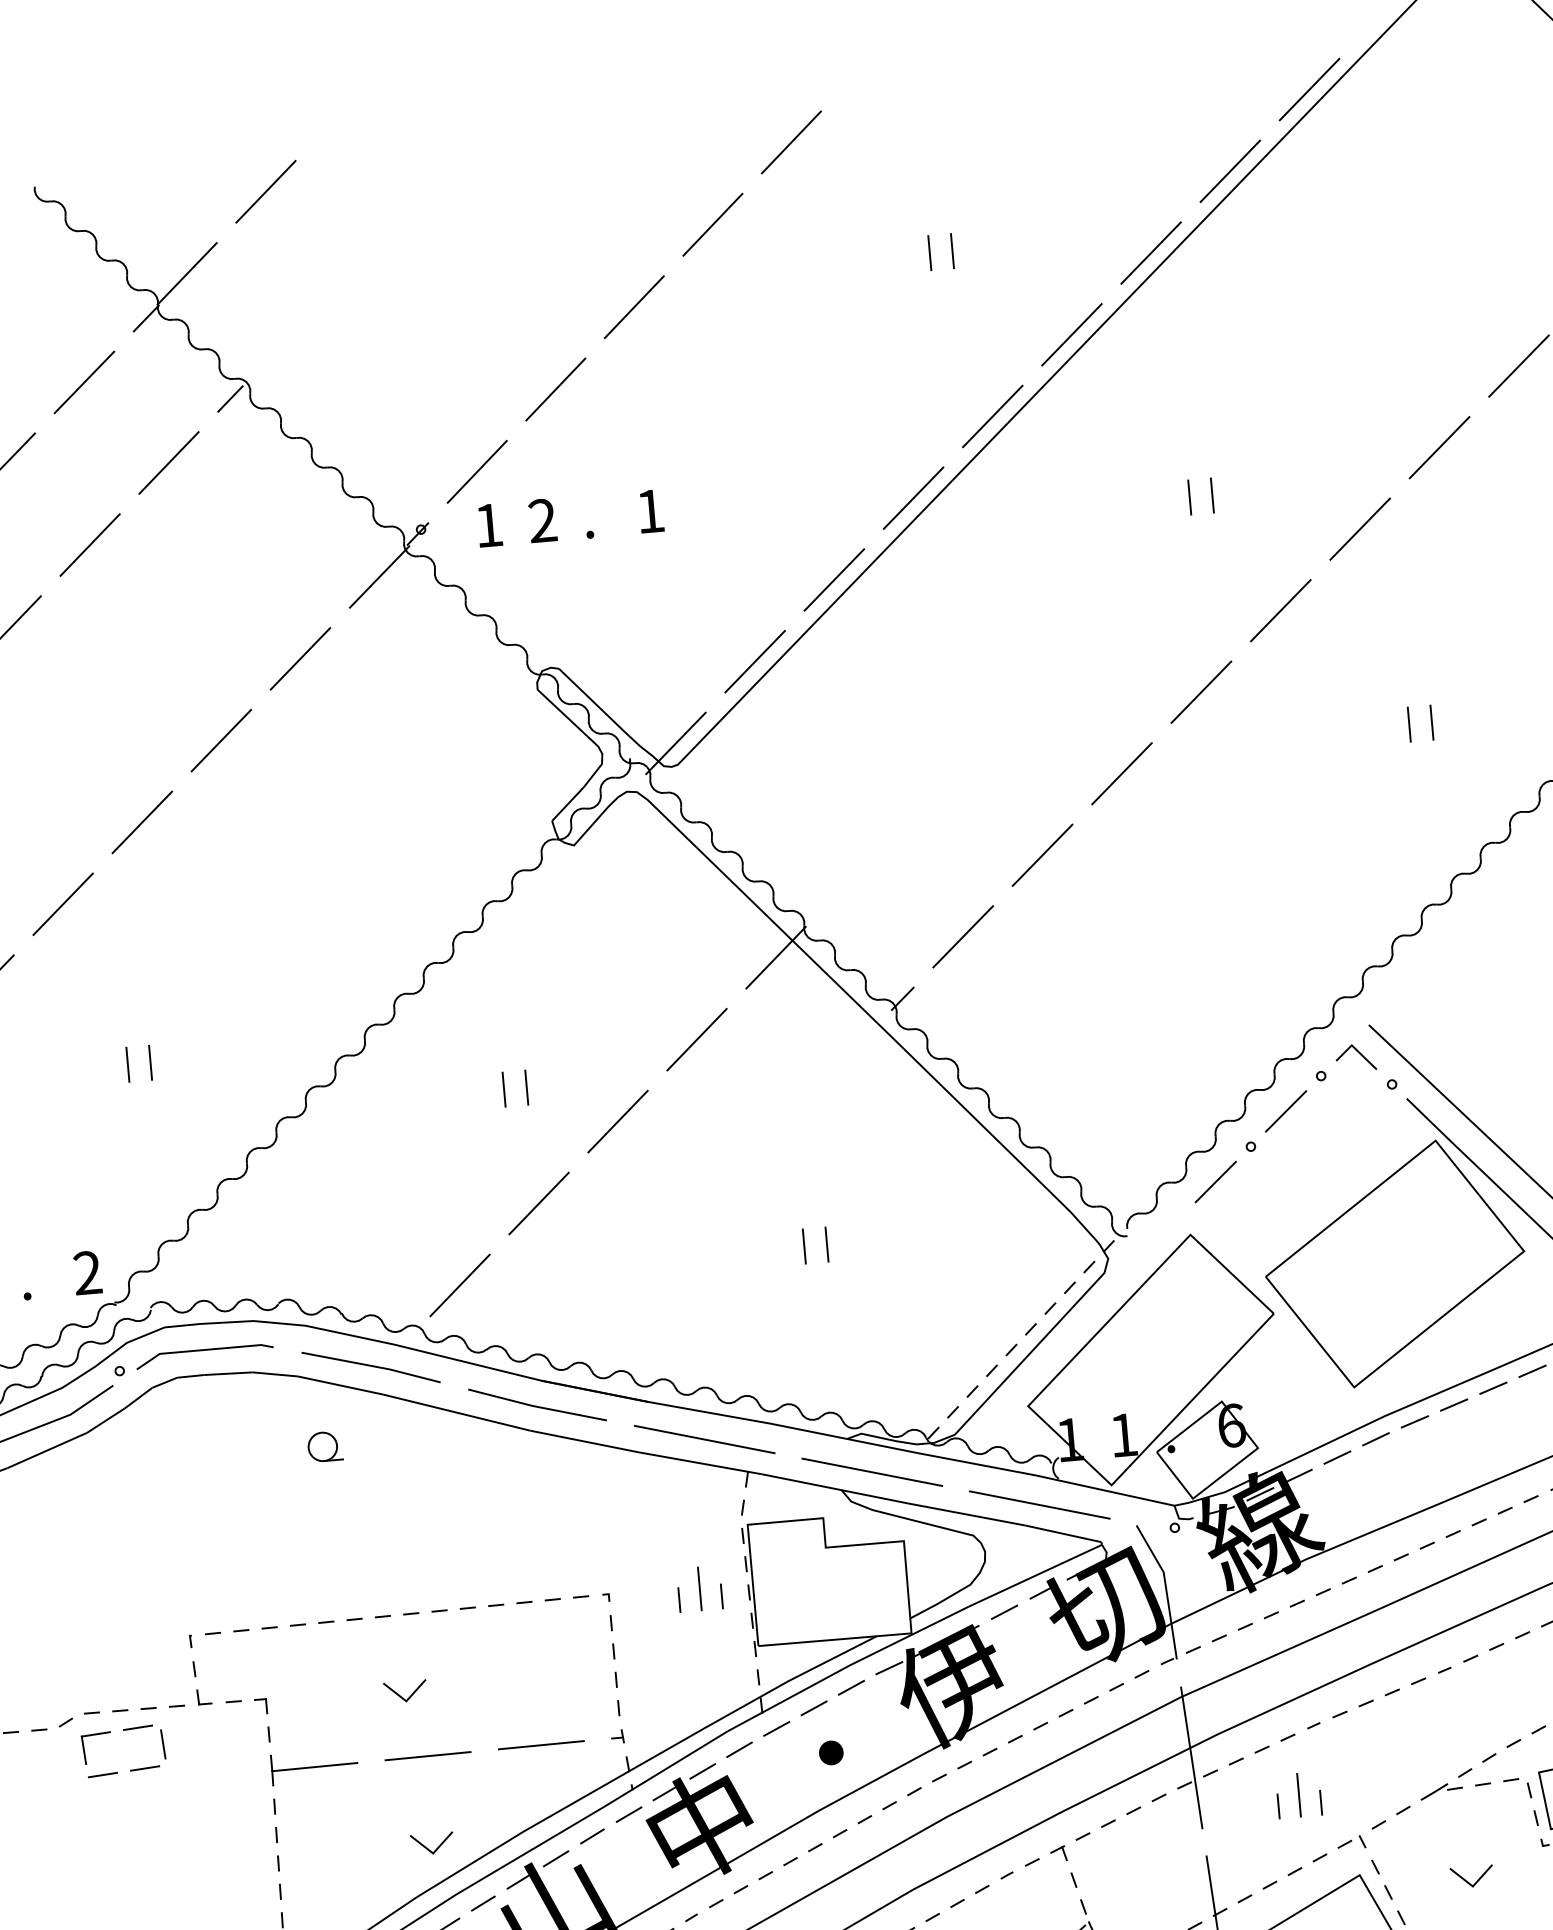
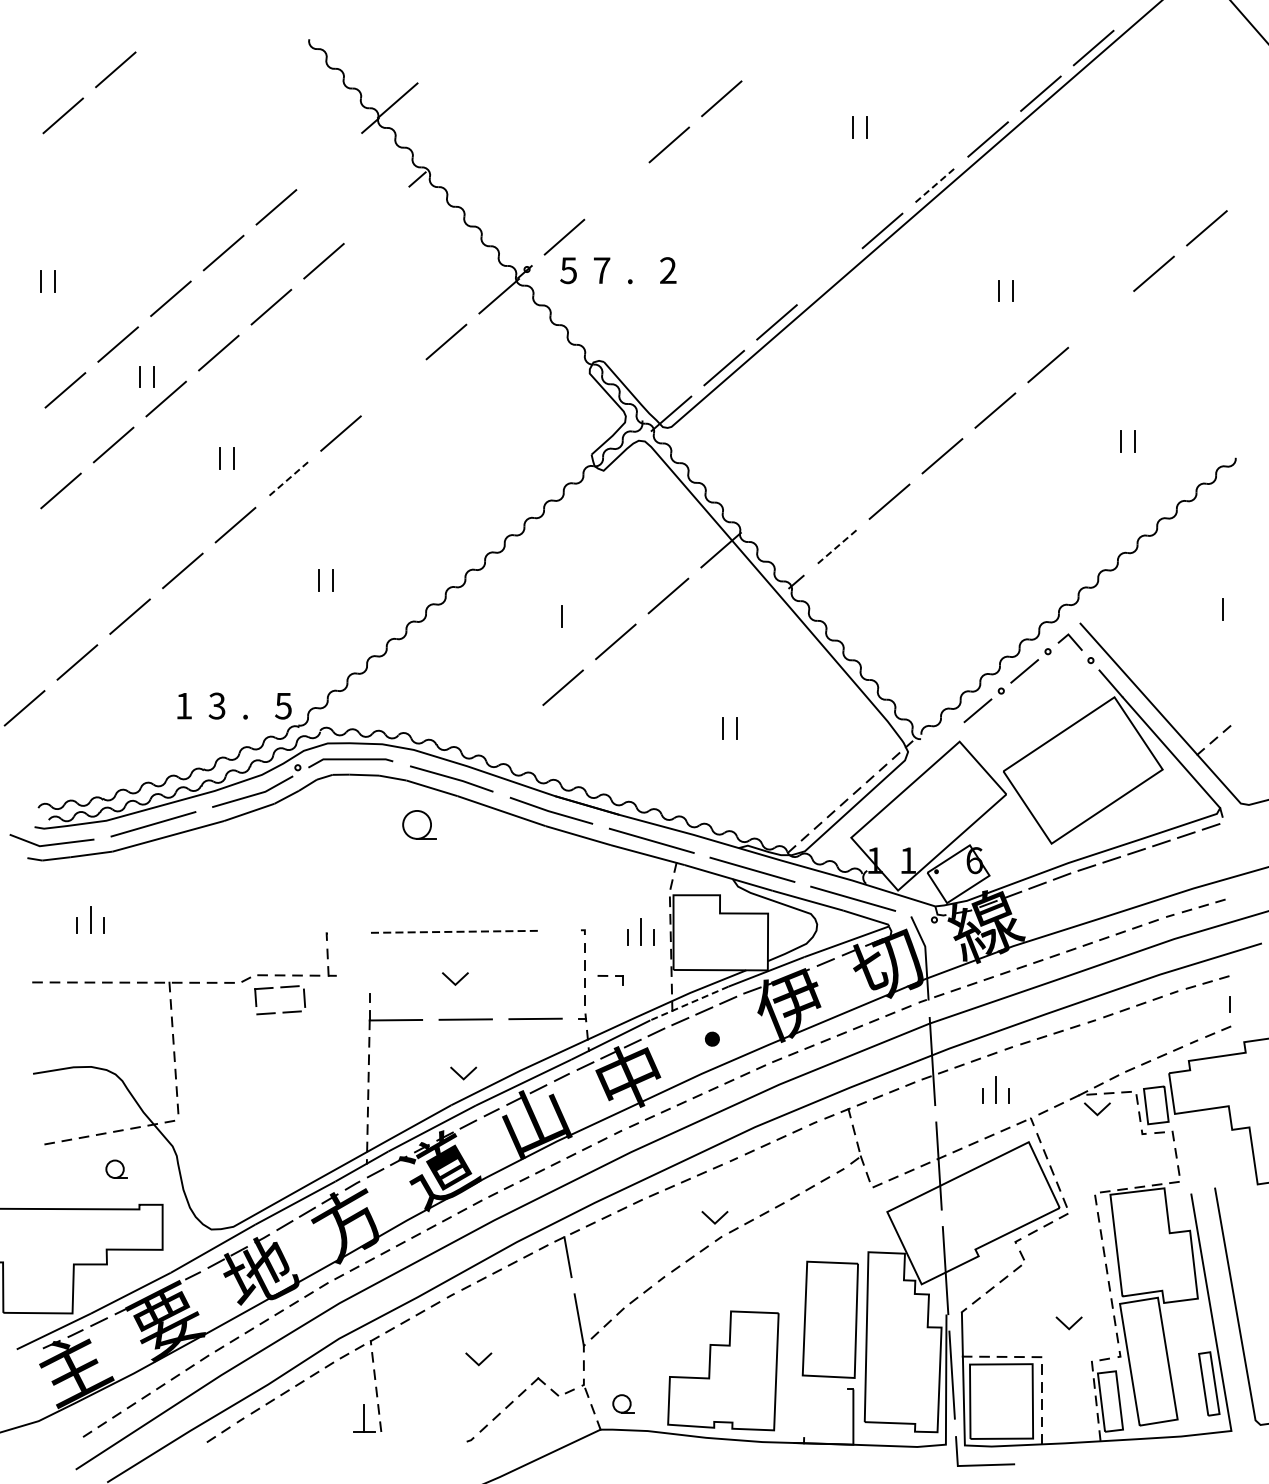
line: (790, 142) -> (773, 52), removed
line: (266, 191) -> (450, 54), removed
line: (1072, 333) -> (935, 184), solid -> dashed
line: (83, 382) -> (328, 161), removed
line: (555, 388) -> (616, 190), removed
line: (168, 463) -> (376, 215), removed
line: (913, 498) -> (829, 276), removed
text: (650, 511) -> (668, 270), 1 -> 2
text: (542, 520) -> (601, 270), 2 -> 7
text: (488, 525) -> (568, 270), 1 -> 5
line: (1359, 529) -> (1100, 319), removed
line: (220, 740) -> (393, 387), removed
line: (61, 904) -> (287, 479), solid -> dashed
line: (962, 937) -> (836, 547), solid -> dashed
line: (503, 1090) -> (547, 616), removed
text: (87, 1272) -> (283, 705), 2 -> 5
line: (460, 1285) -> (510, 733), removed
part: (325, 1445) -> (419, 824), size x1.6
part: (397, 1614) -> (454, 931), size x0.7
line: (789, 1698) -> (689, 1003), solid -> dashed
part: (246, 1708) -> (610, 980), moved
line: (1475, 1880) -> (1099, 1111), moved

